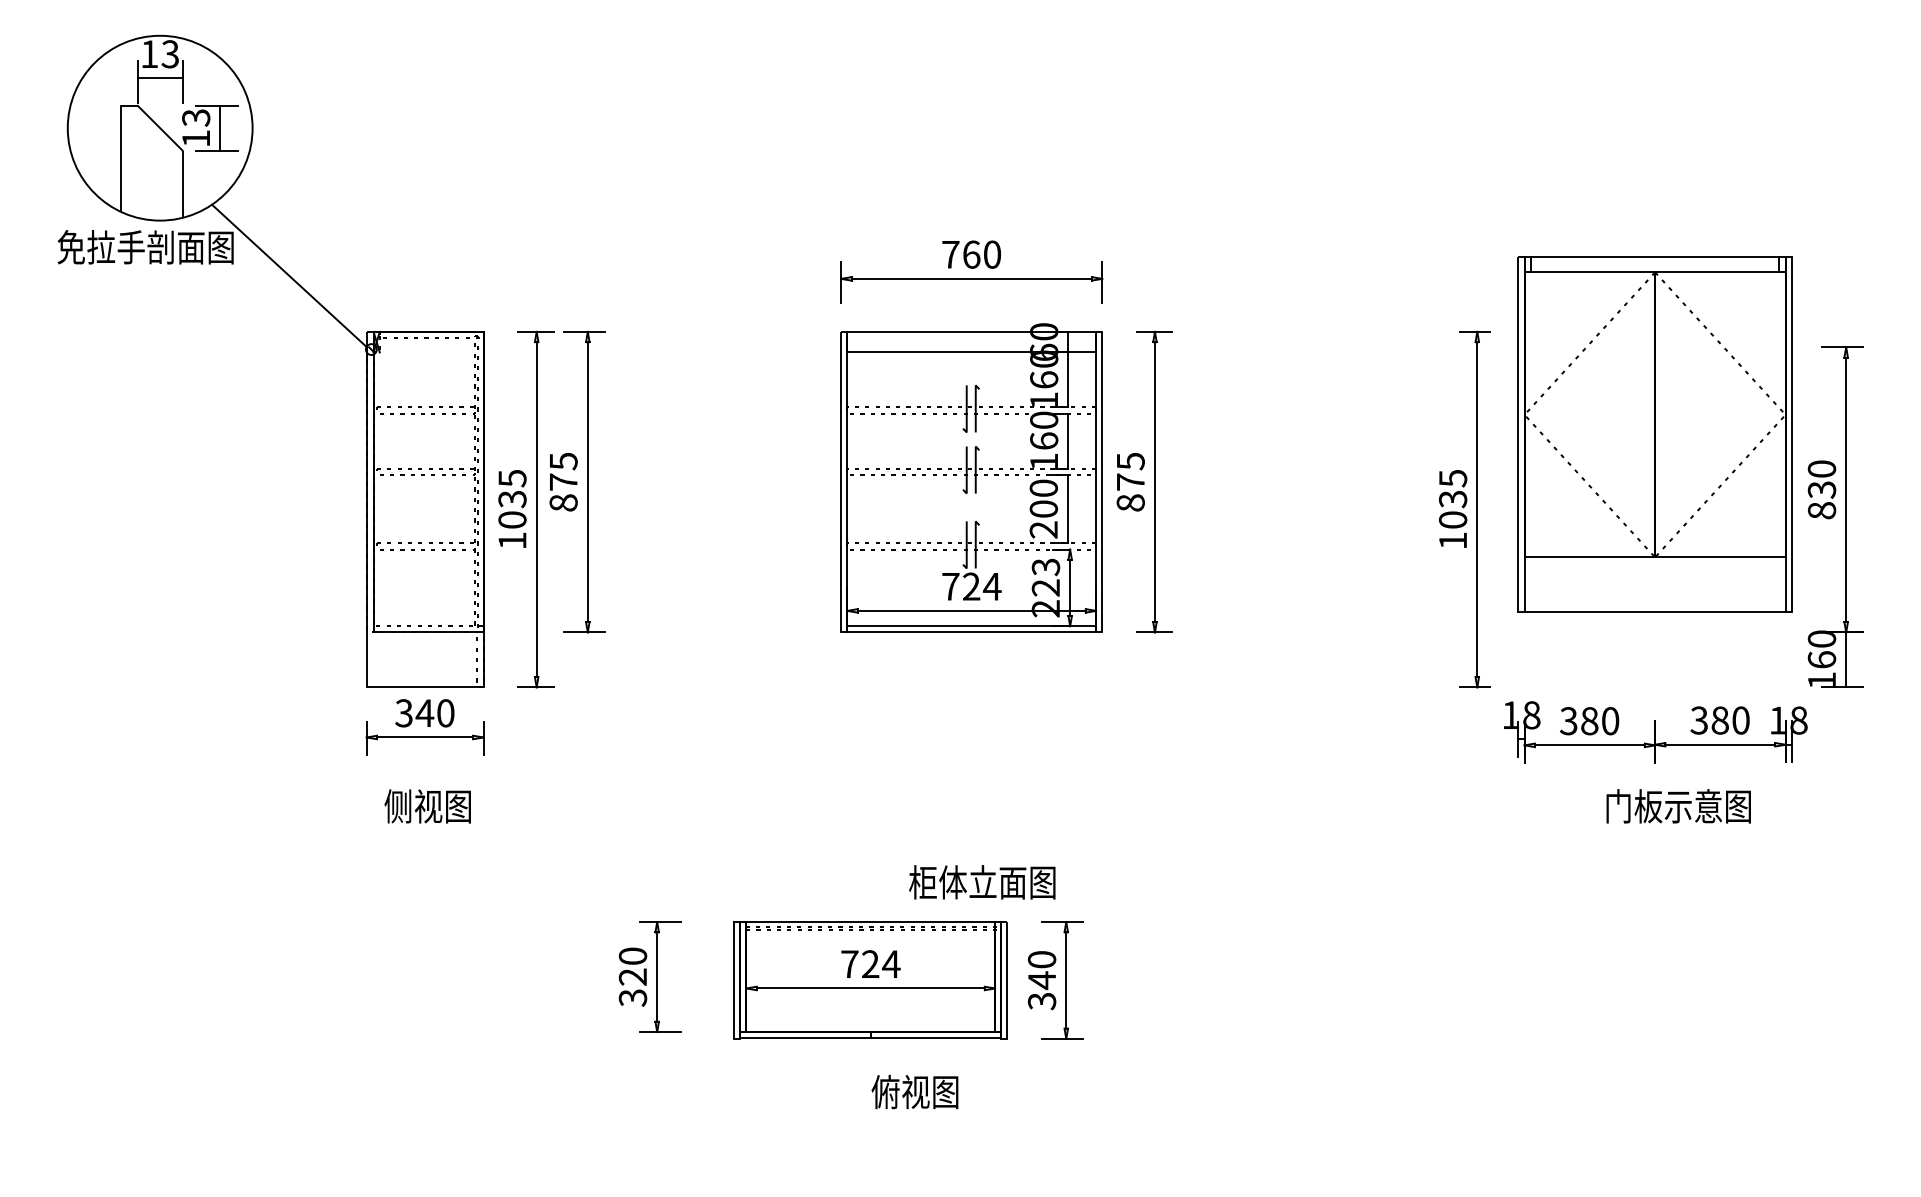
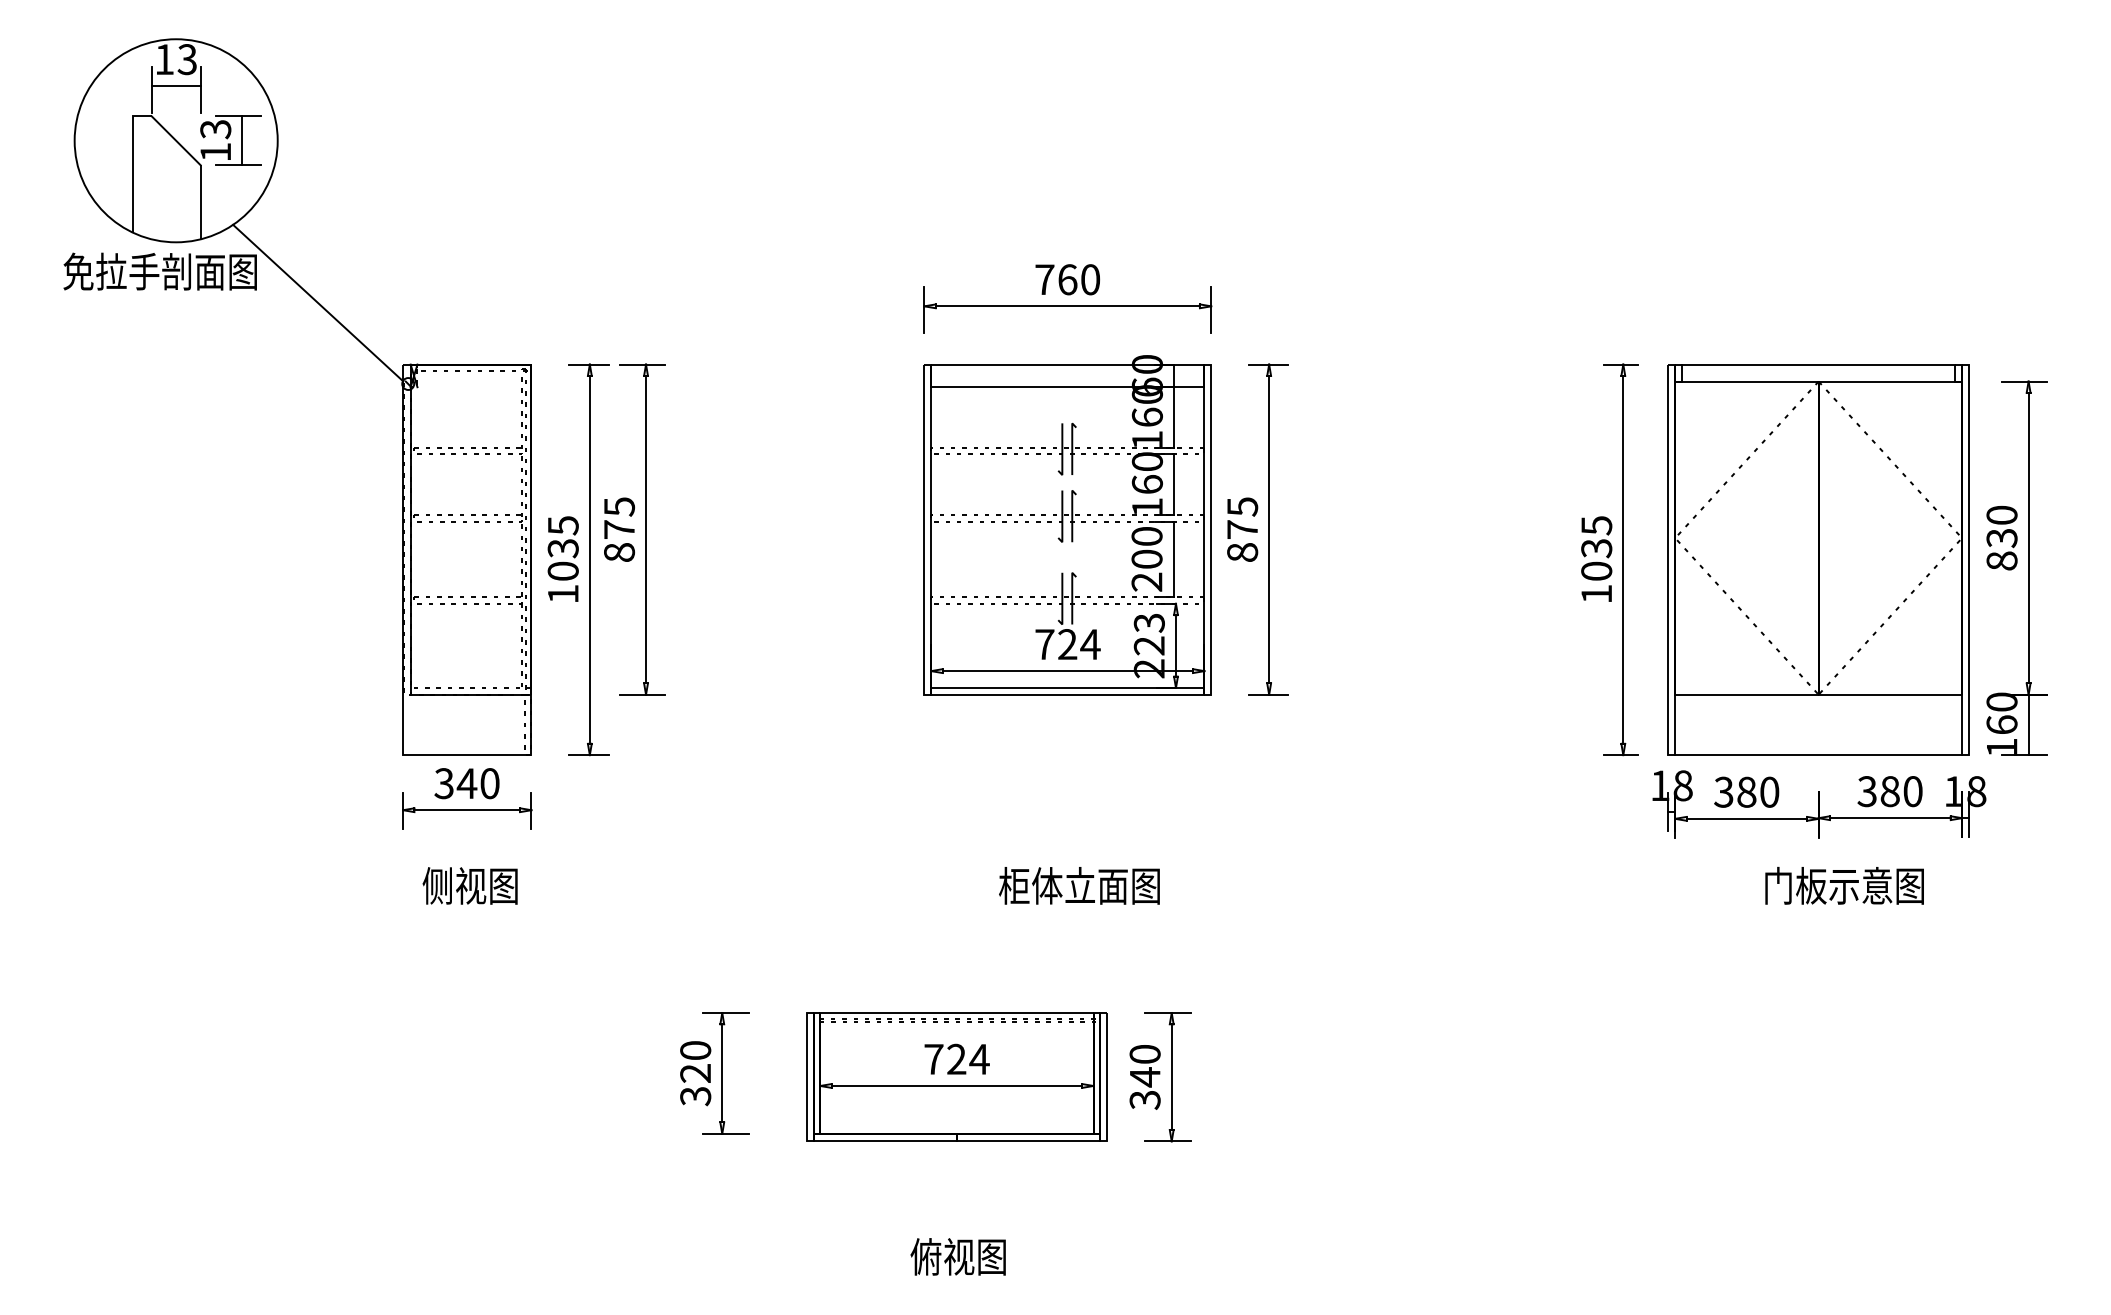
part: (1654, 434) -> (1817, 559), moved
text: (982, 882) -> (1079, 886), moved
text: (914, 1092) -> (957, 1257), moved

